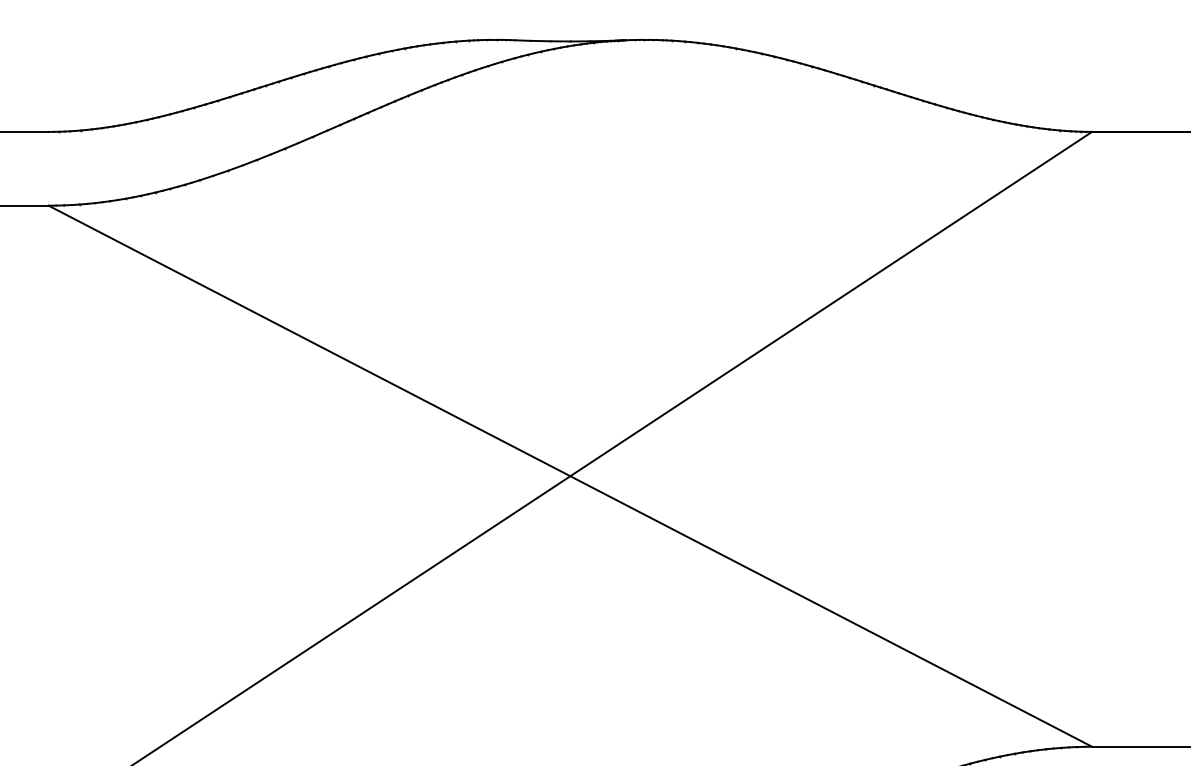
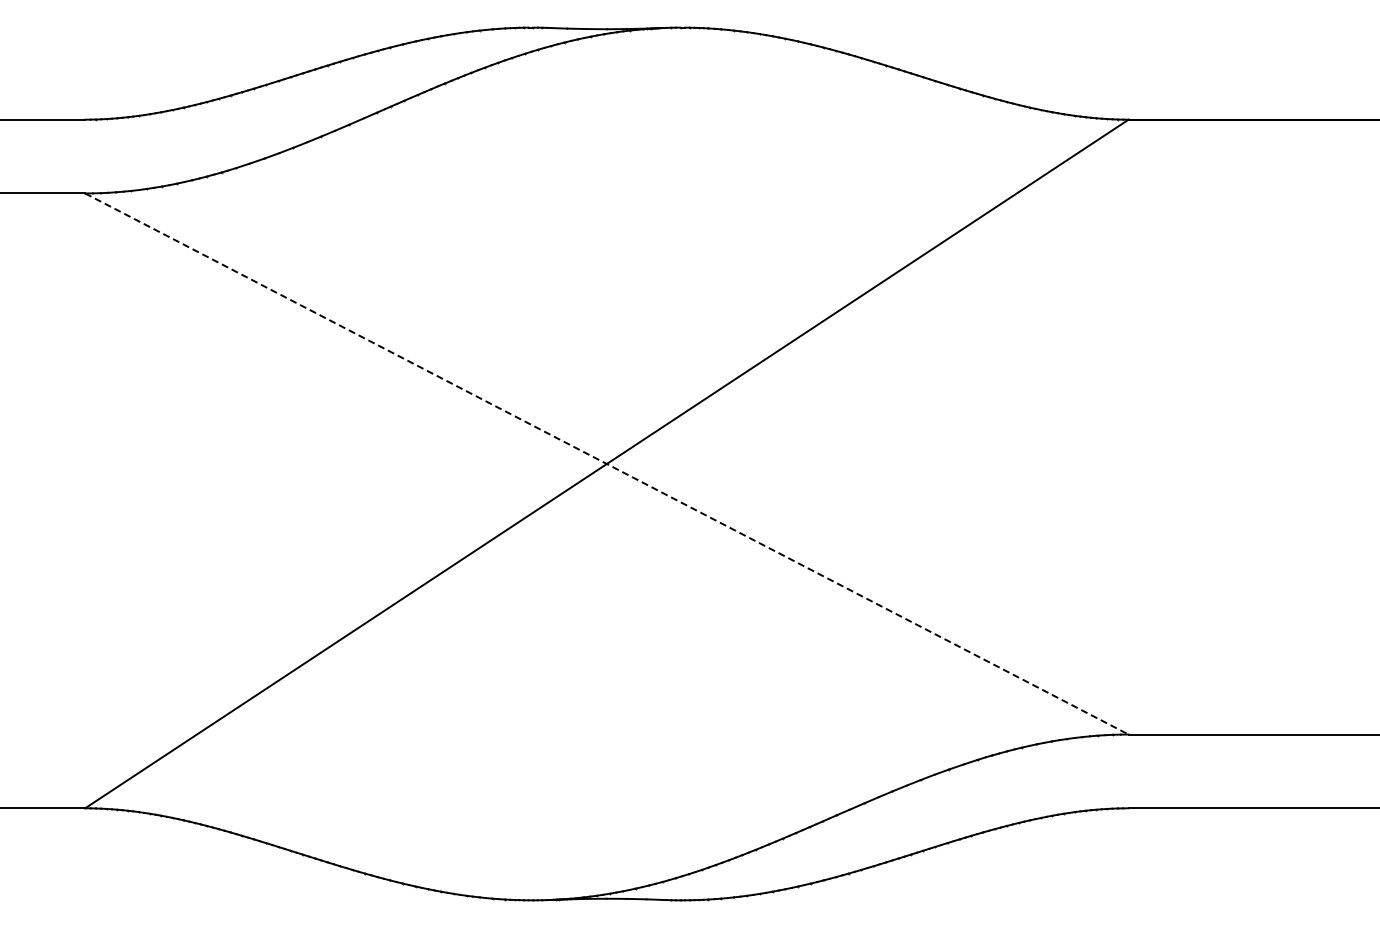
line: (569, 476) -> (606, 464), solid -> dashed

